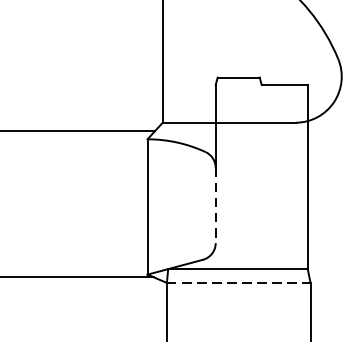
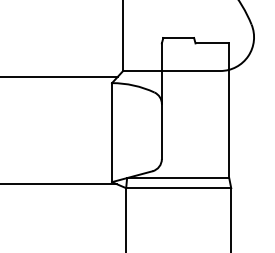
line: (215, 205) -> (161, 131), dashed -> solid
line: (238, 283) -> (178, 188), dashed -> solid

